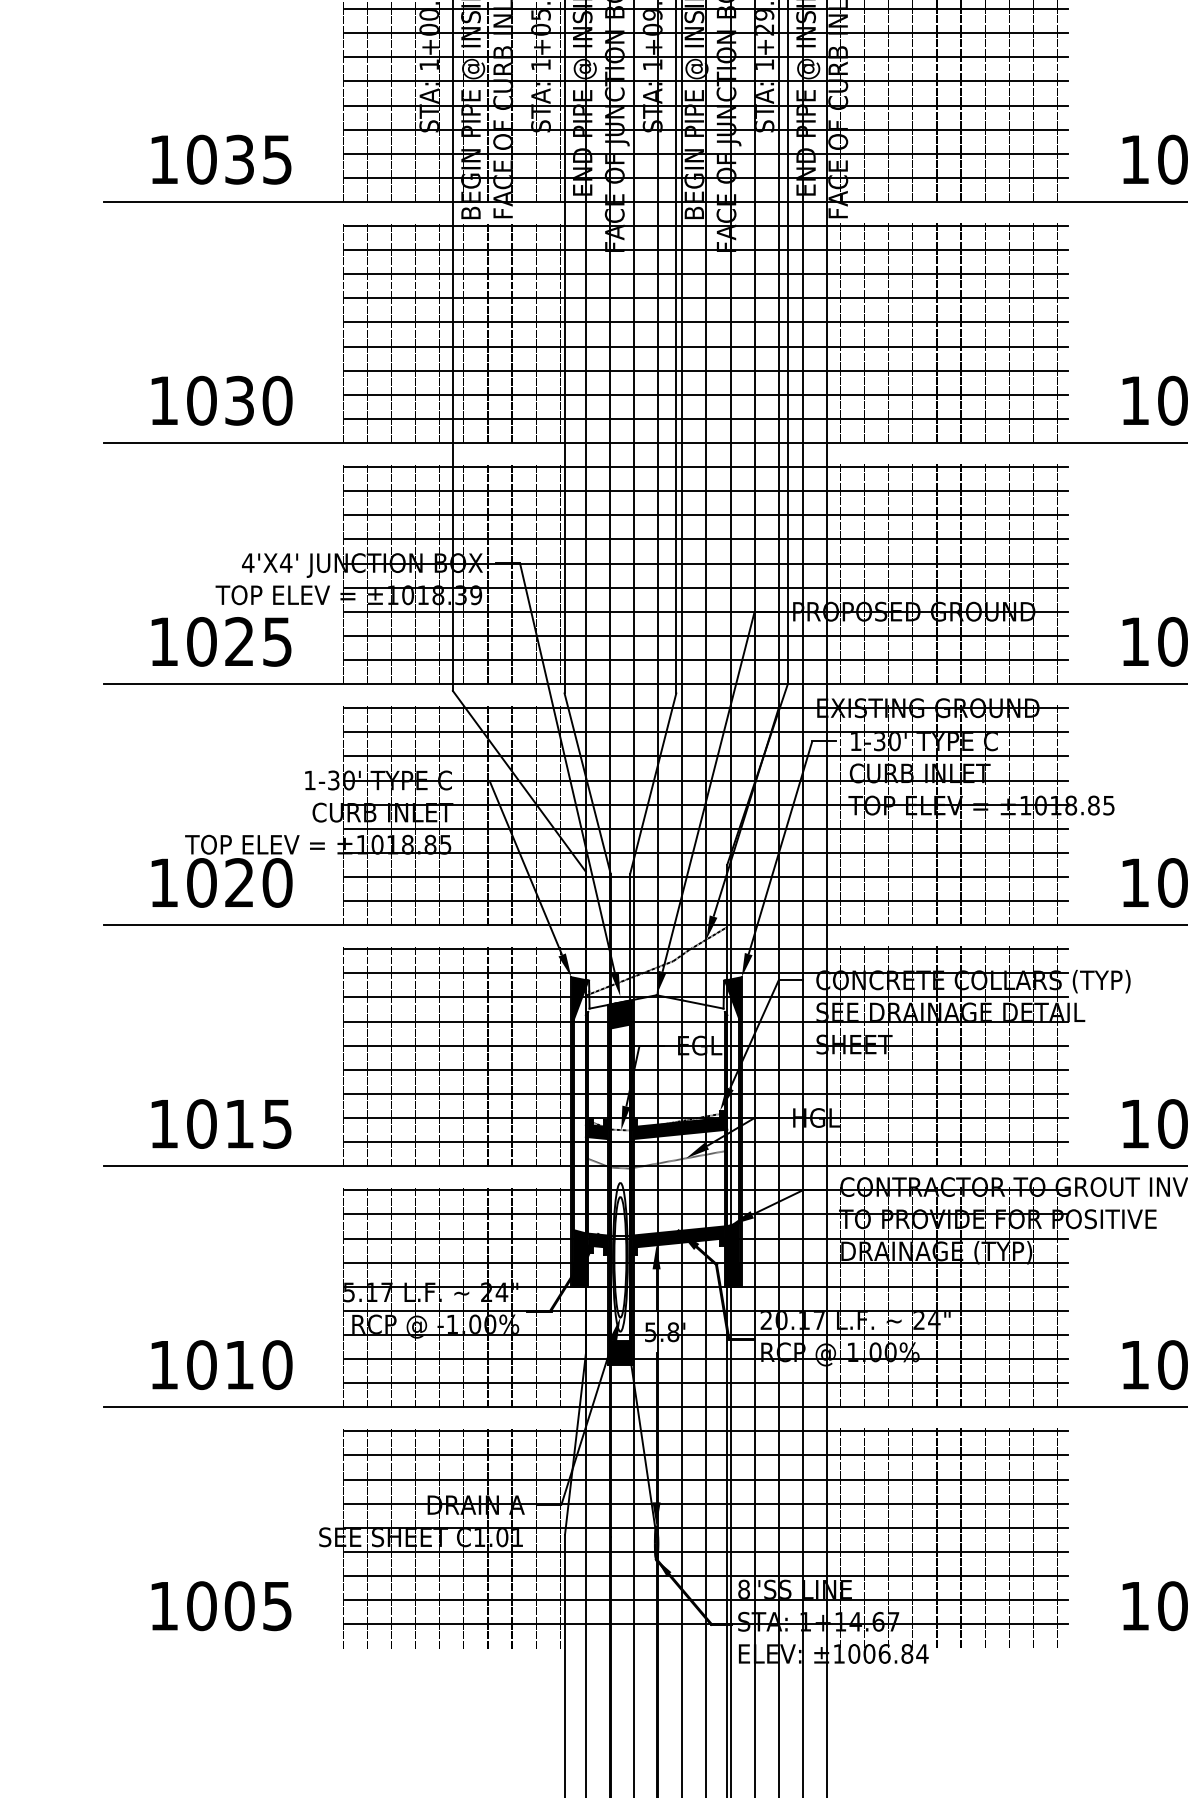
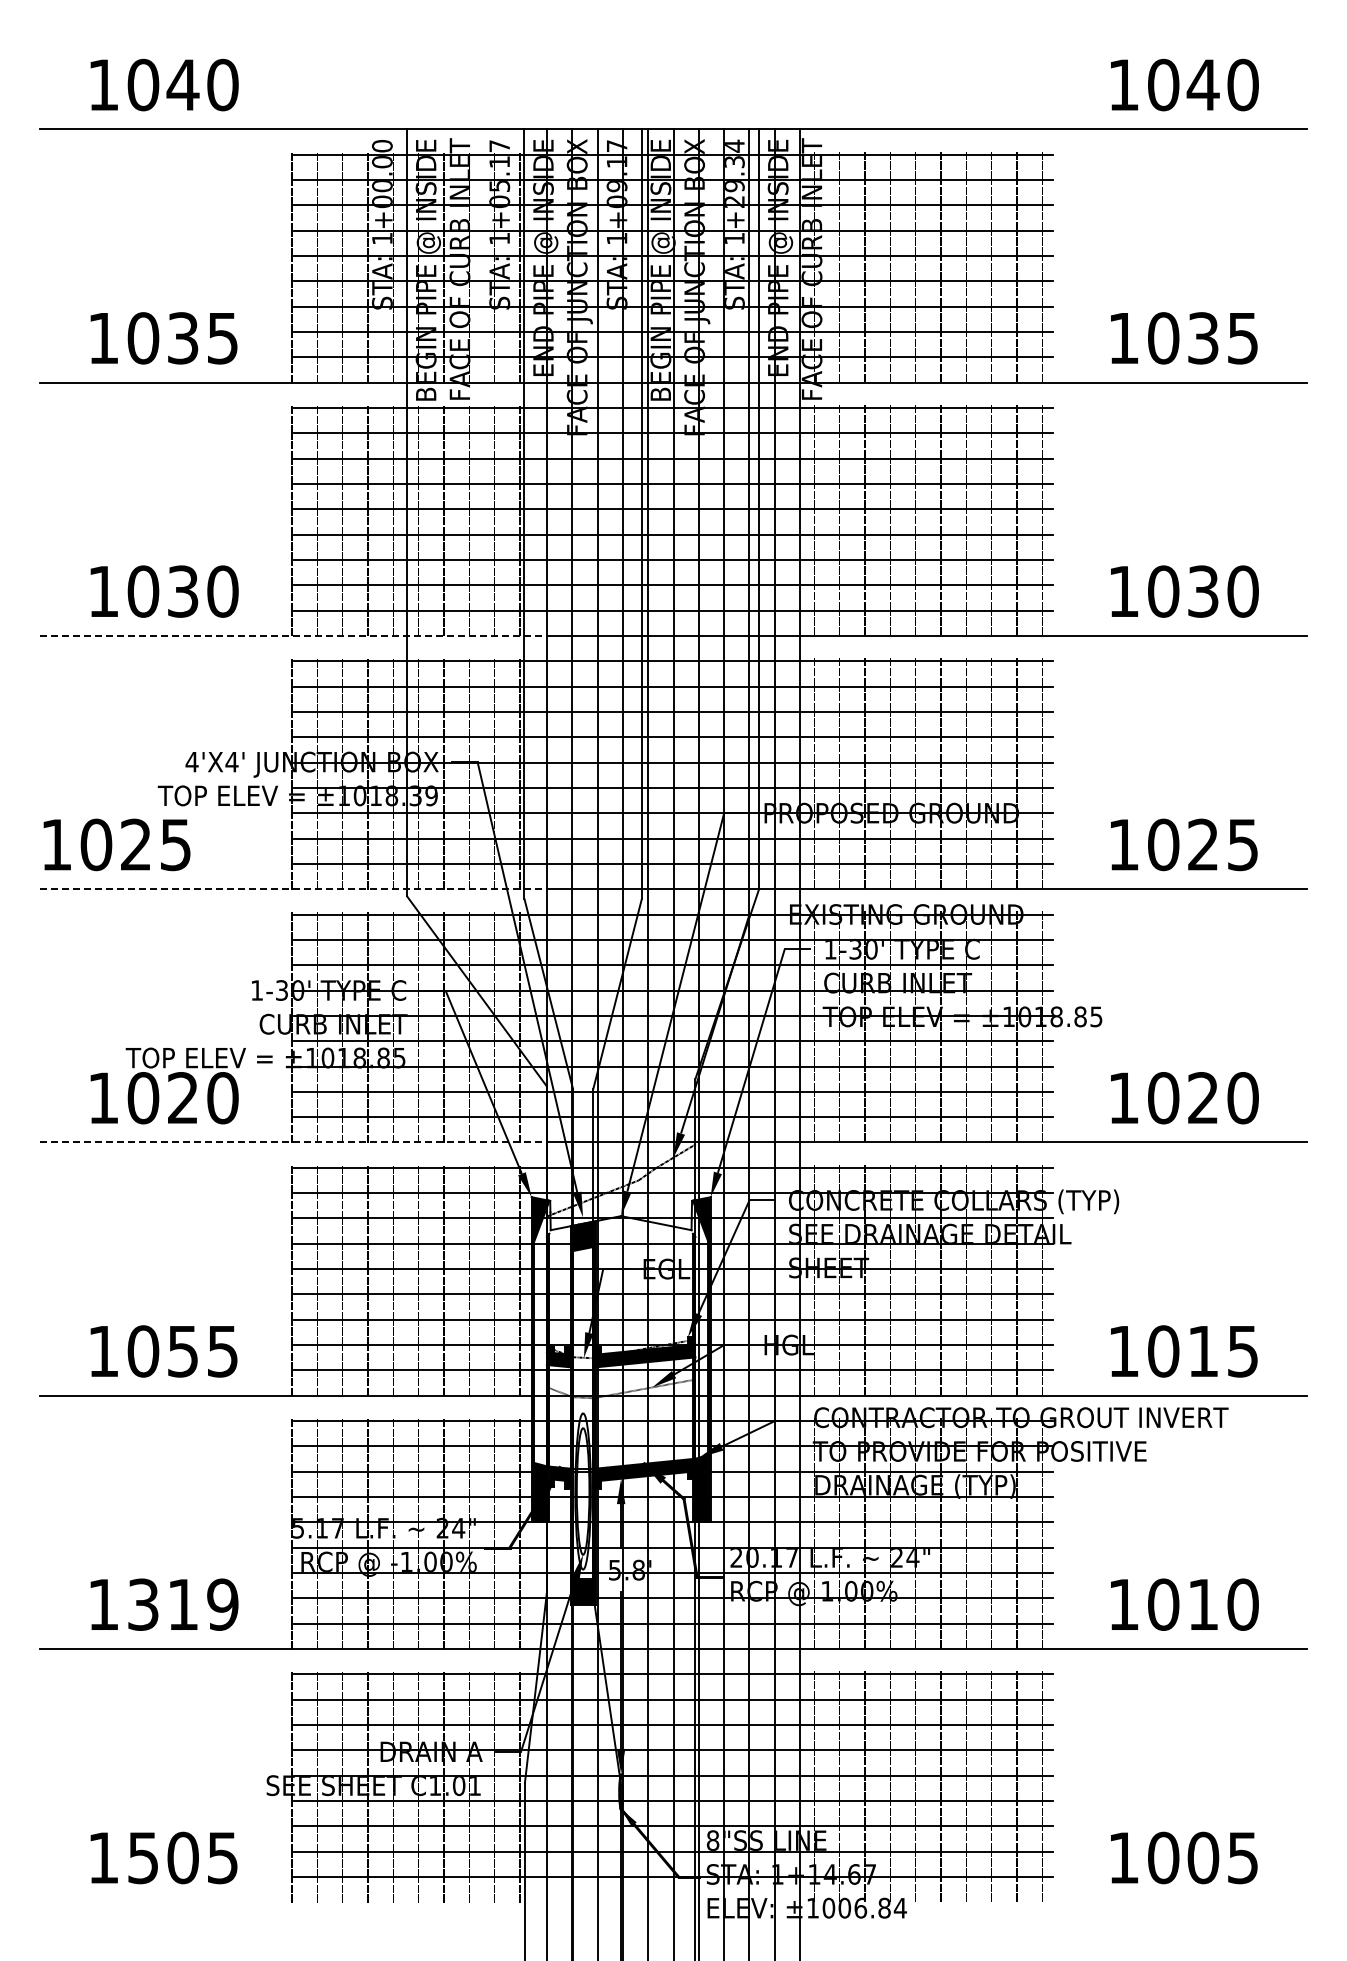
line: (345, 442) -> (294, 635), solid -> dashed
text: (220, 641) -> (116, 844), moved
line: (345, 684) -> (294, 889), solid -> dashed
line: (345, 925) -> (294, 1142), solid -> dashed
text: (239, 1124) -> (182, 1351), 1015 -> 1055
text: (239, 1364) -> (182, 1604), 1010 -> 1319
text: (201, 1605) -> (143, 1857), 1005 -> 1505

